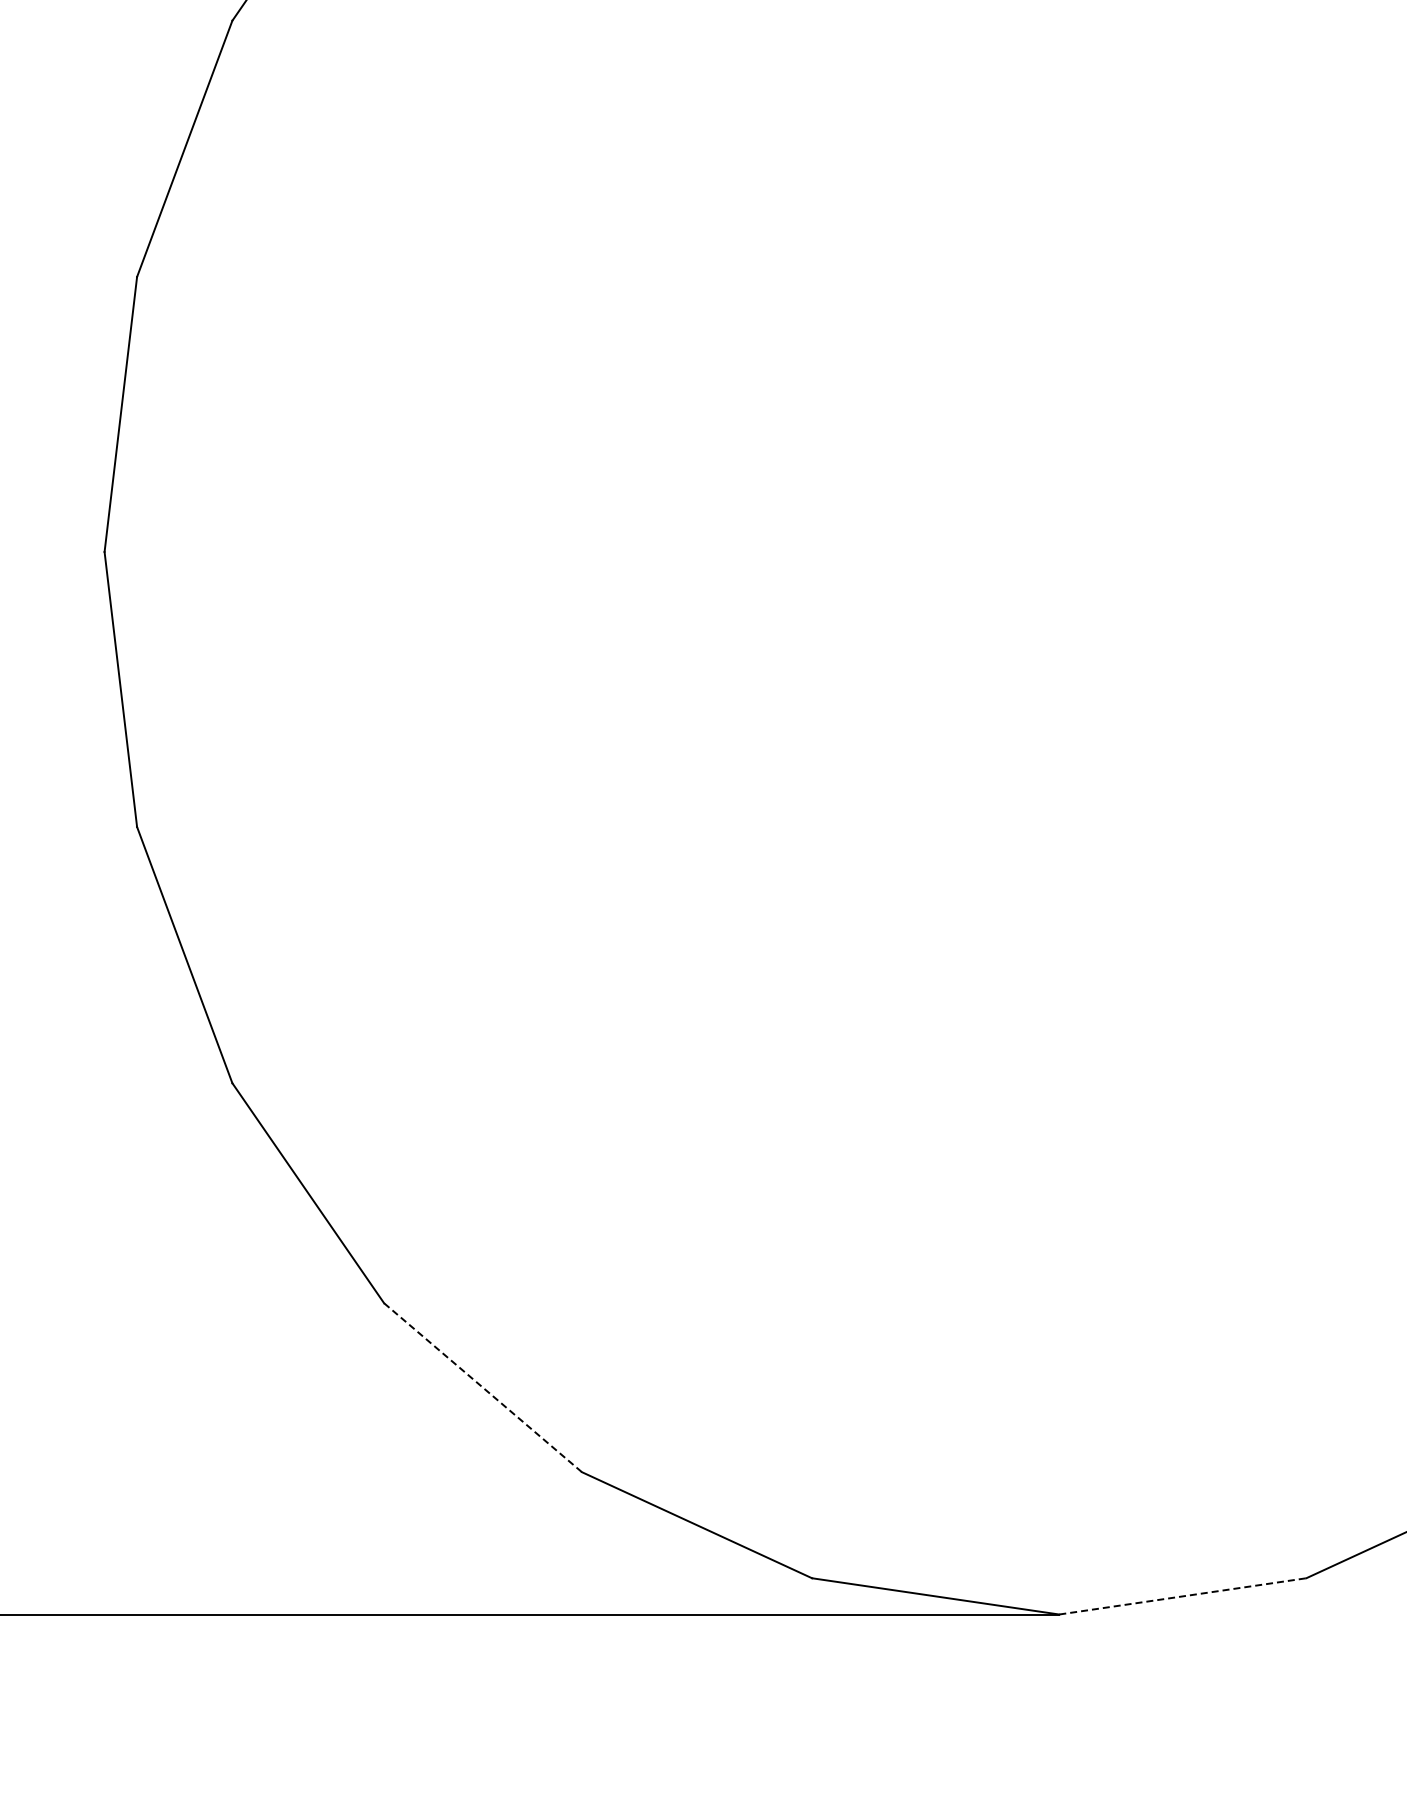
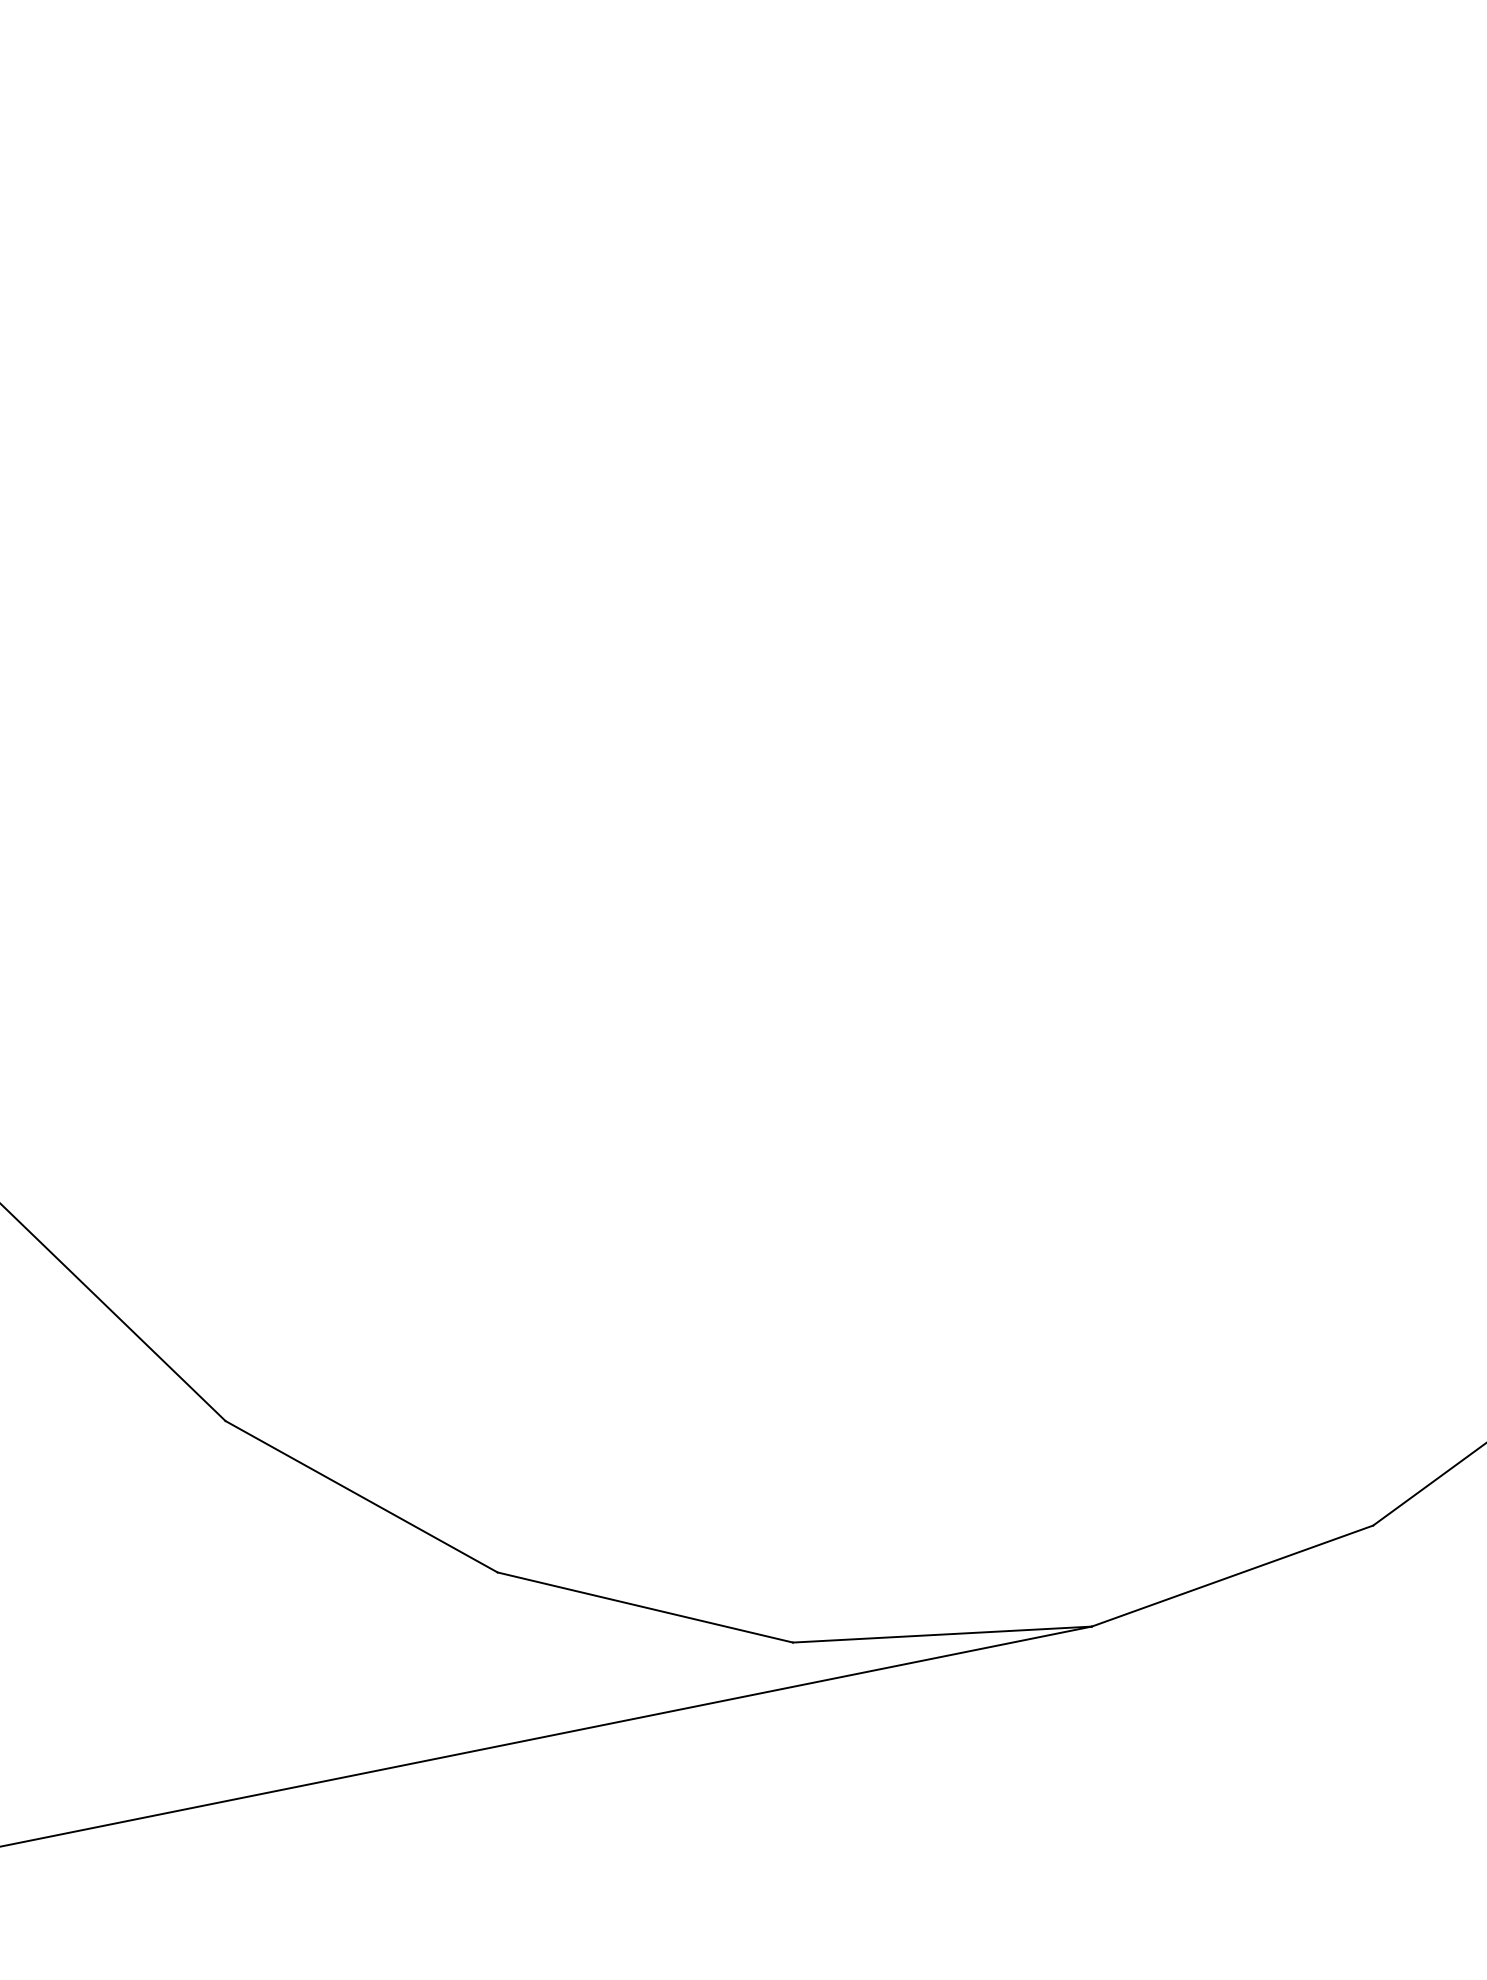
line: (483, 1388) -> (362, 1497), dashed -> solid
line: (1182, 1596) -> (1232, 1576), dashed -> solid

